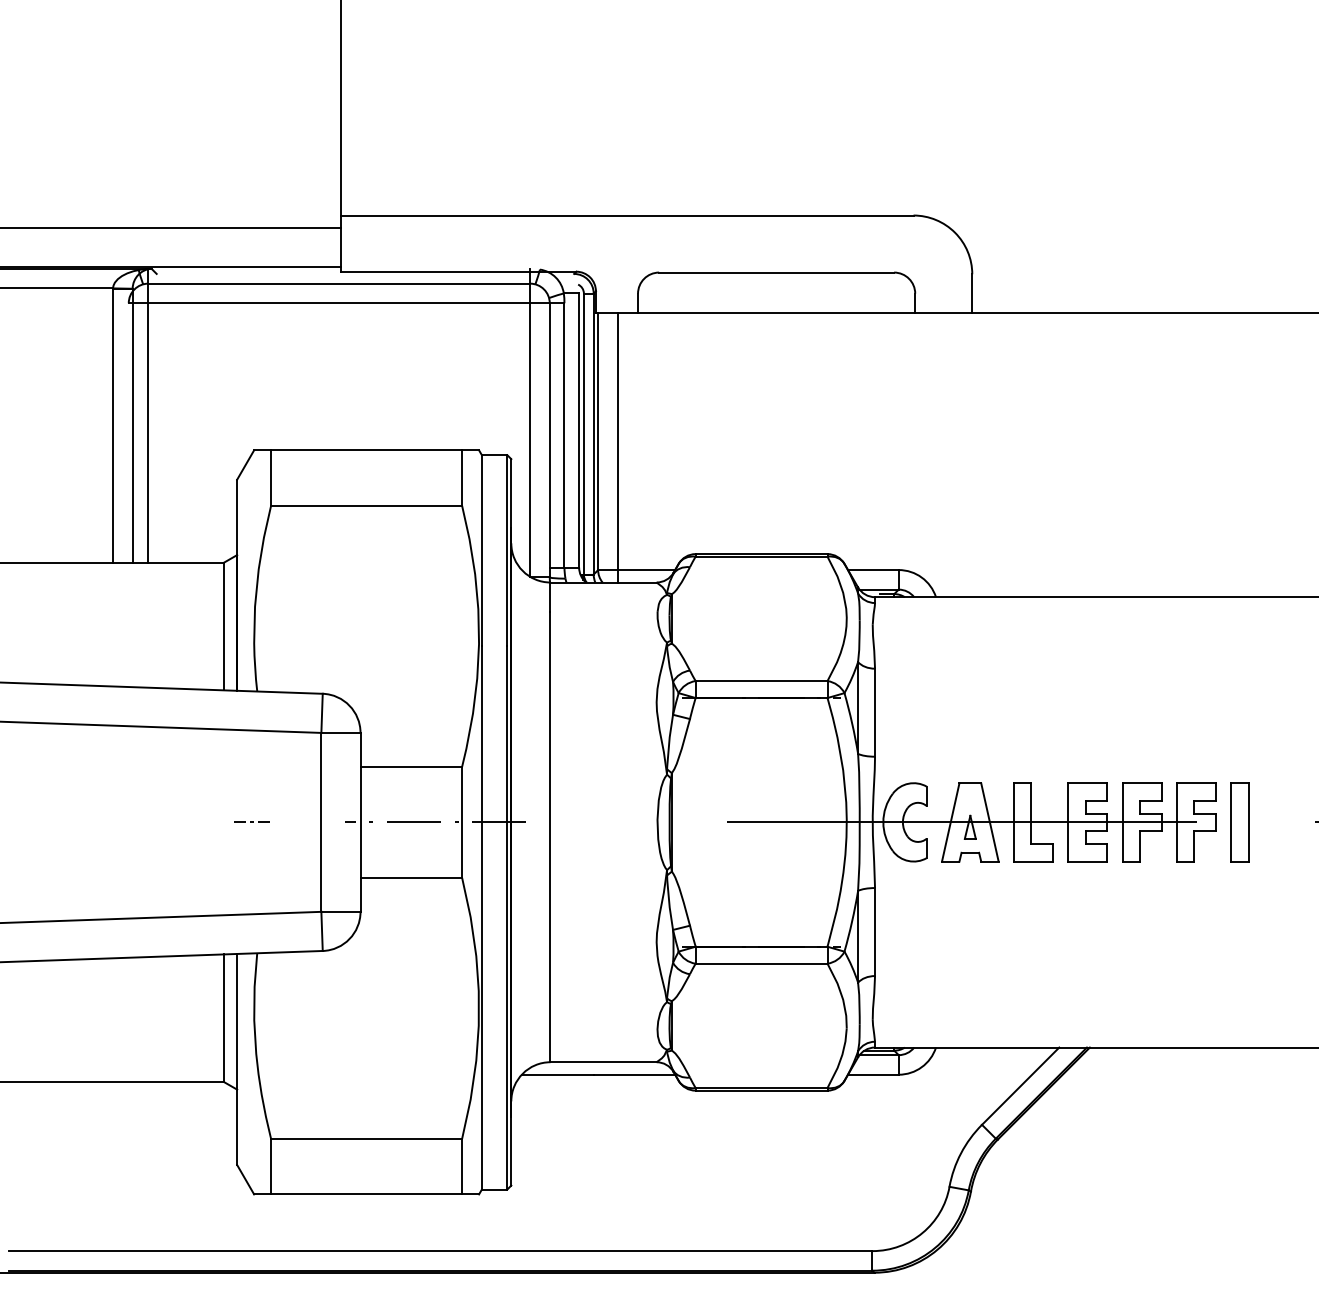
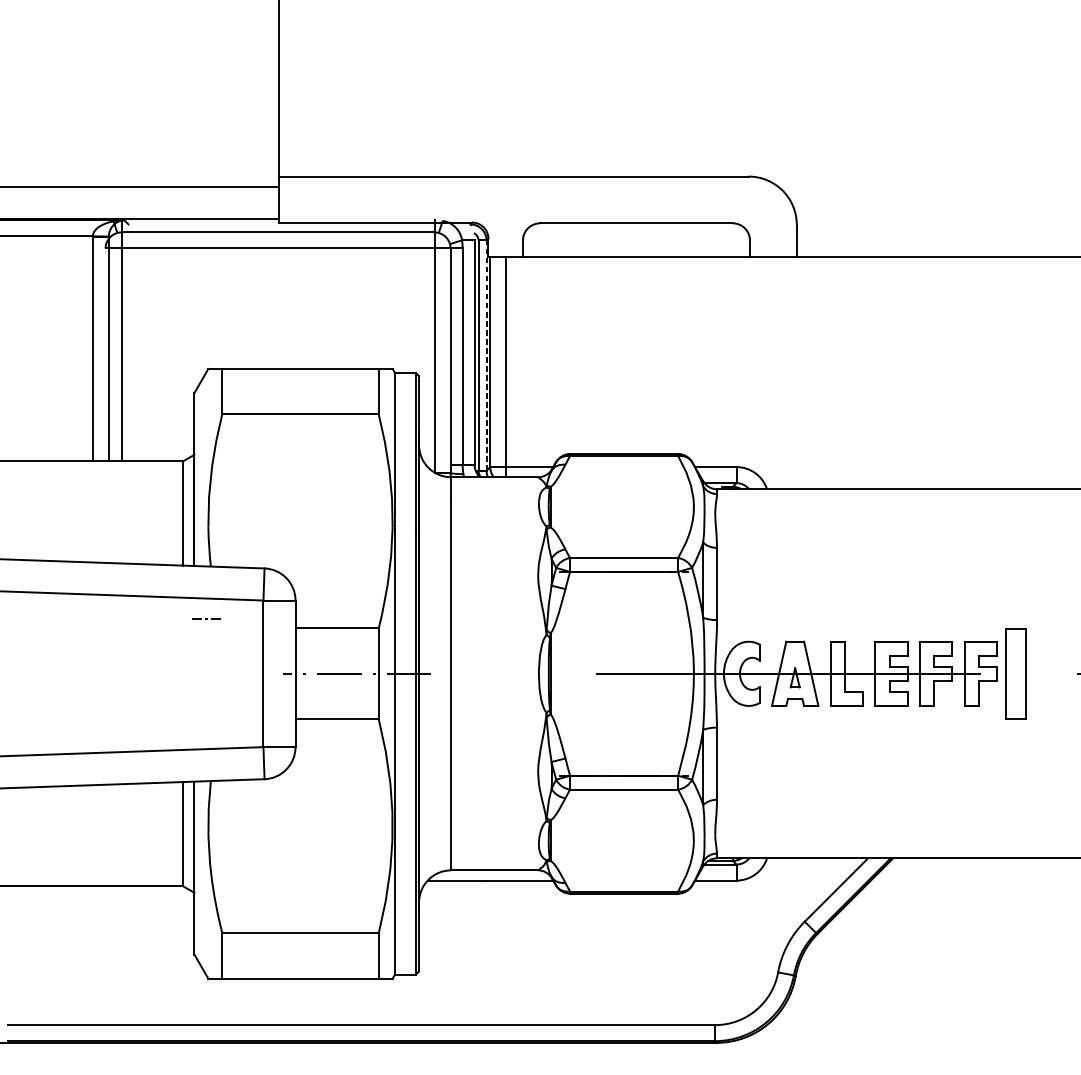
line: (593, 433) -> (486, 355), solid -> dashed
line: (251, 821) -> (206, 618), moved
part: (1239, 822) -> (1015, 673), size x1.4

